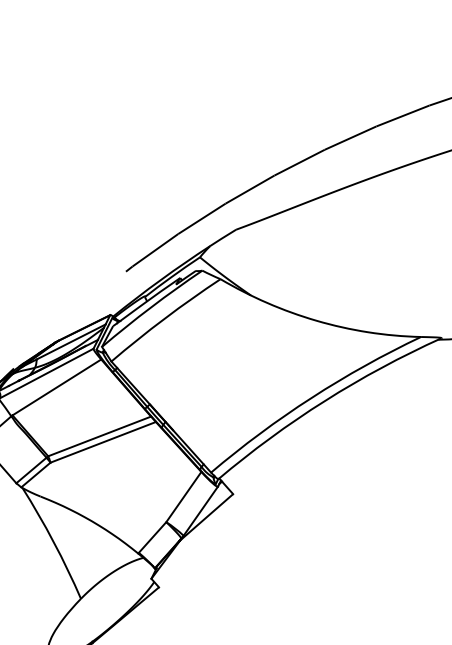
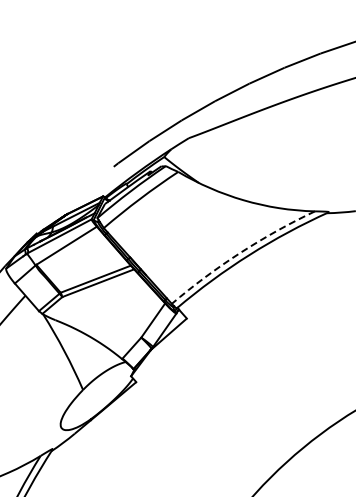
arc: (311, 397) -> (240, 252), solid -> dashed

